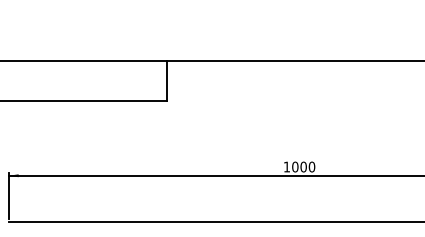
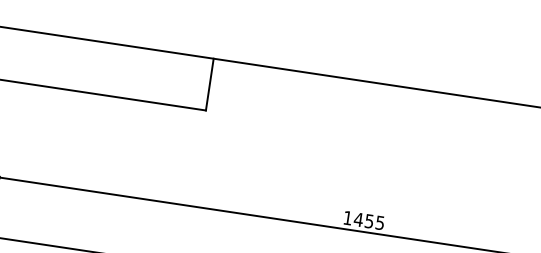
text: (303, 166) -> (369, 220), 1000 -> 1455

